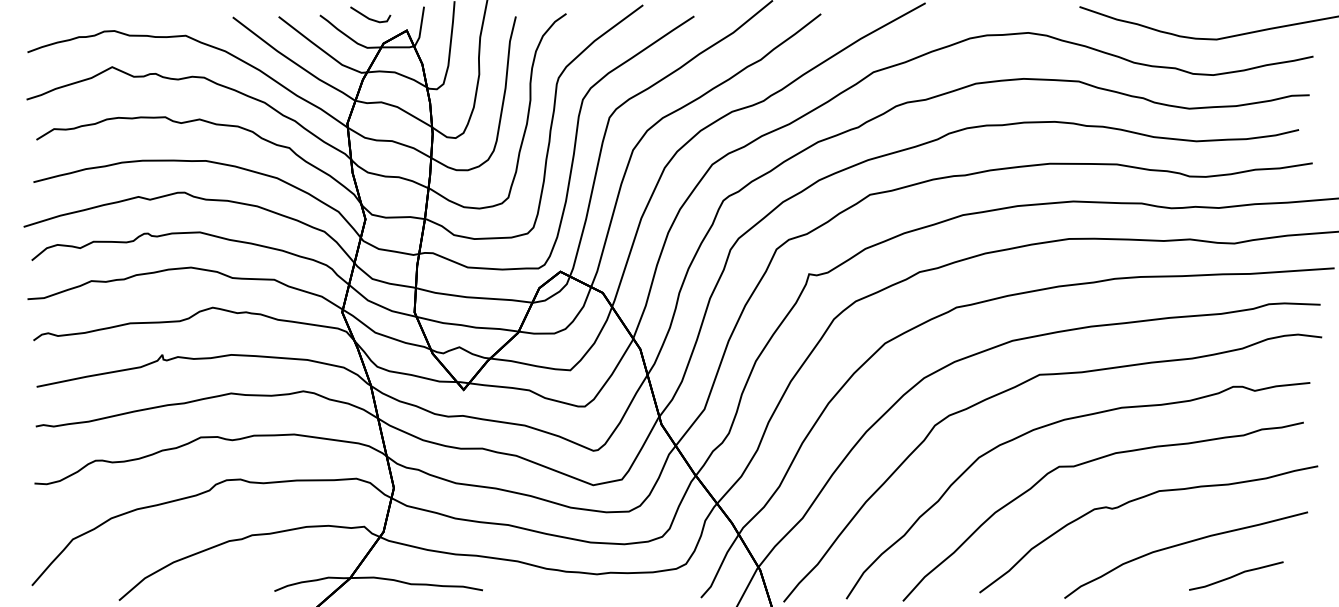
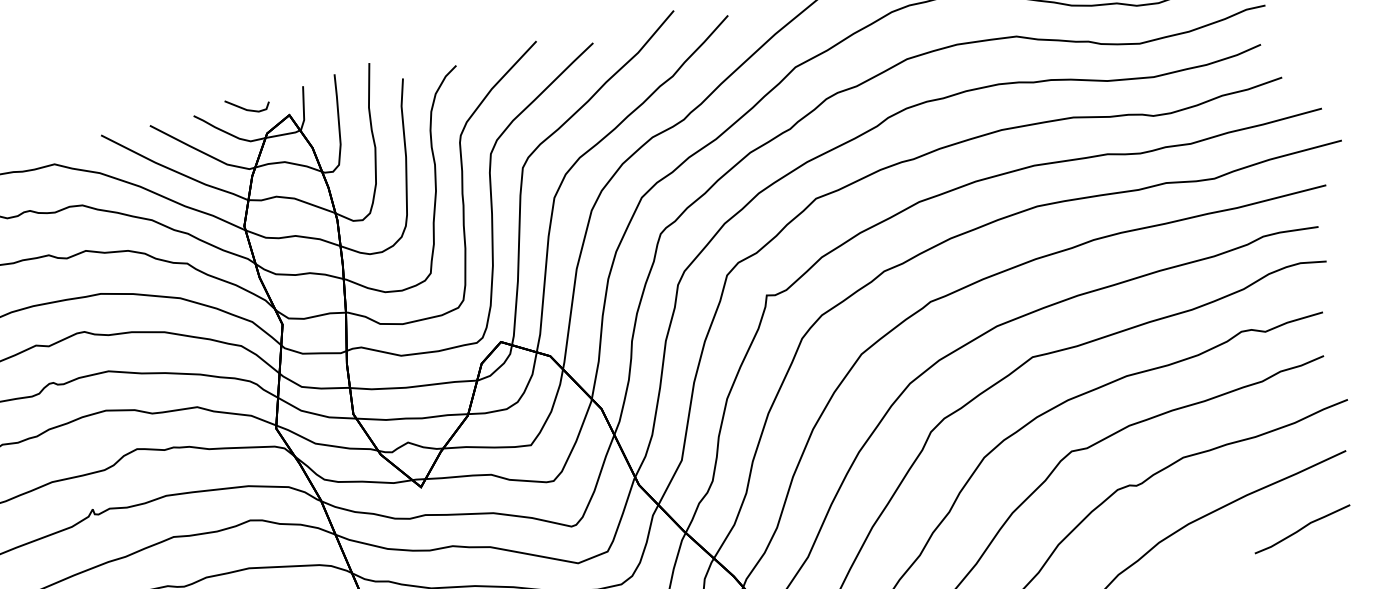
curve: (1236, 575) -> (1302, 528), moved

